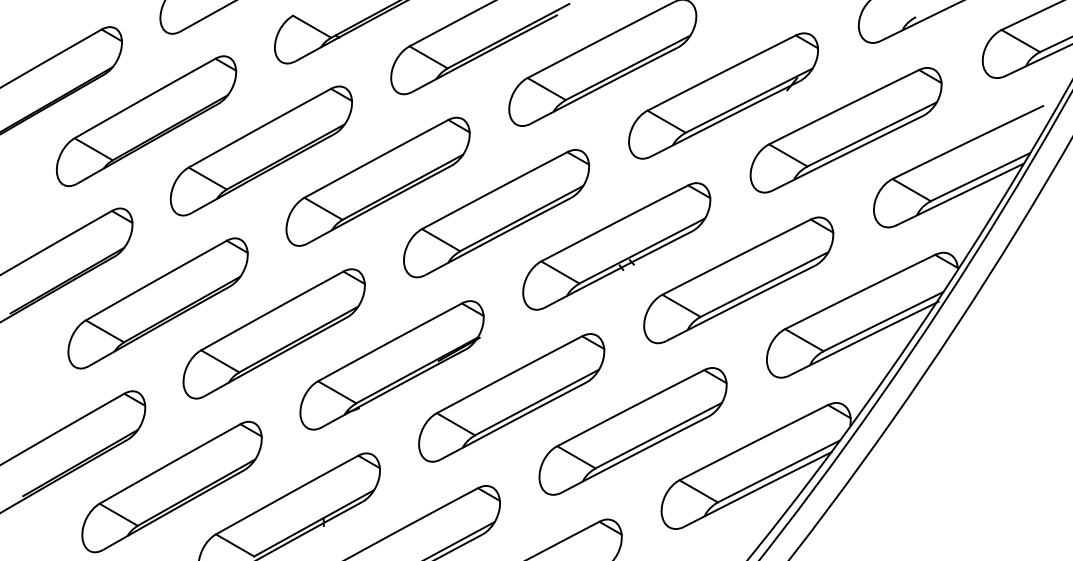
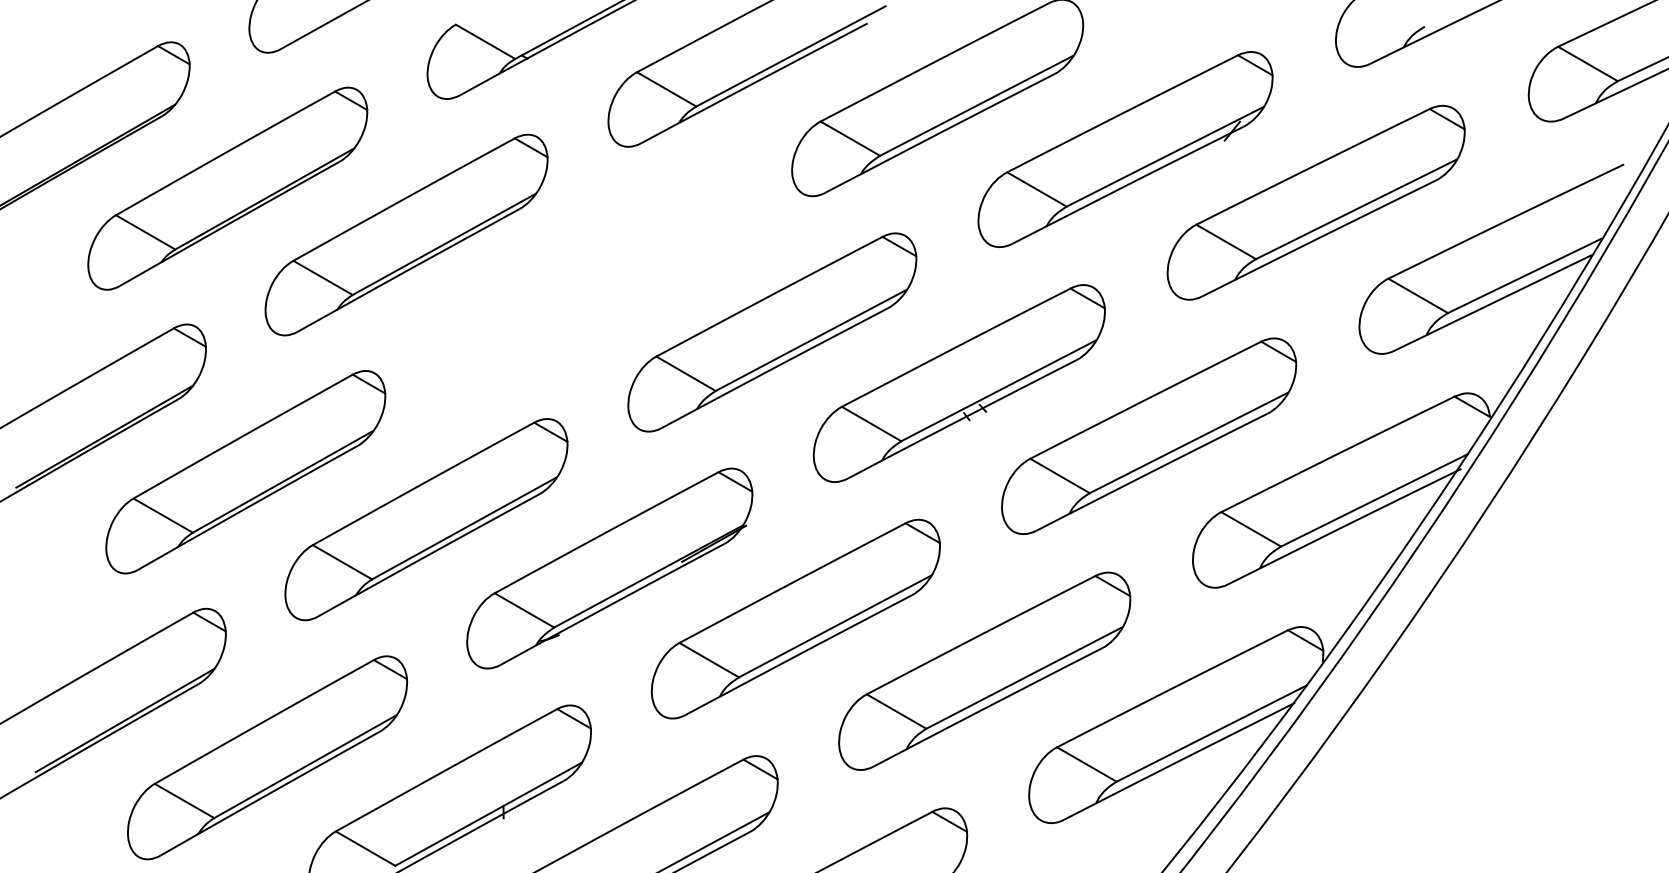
part: (377, 181) -> (587, 282), removed

